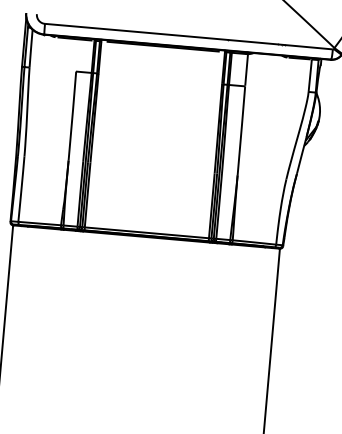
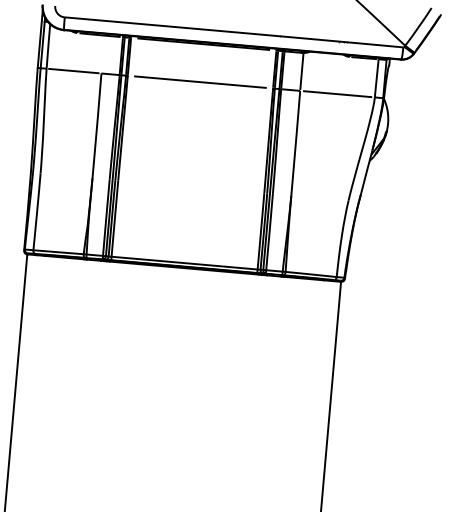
line: (52, 69) -> (73, 70), added
line: (160, 78) -> (200, 81), added
line: (276, 89) -> (337, 94), added

